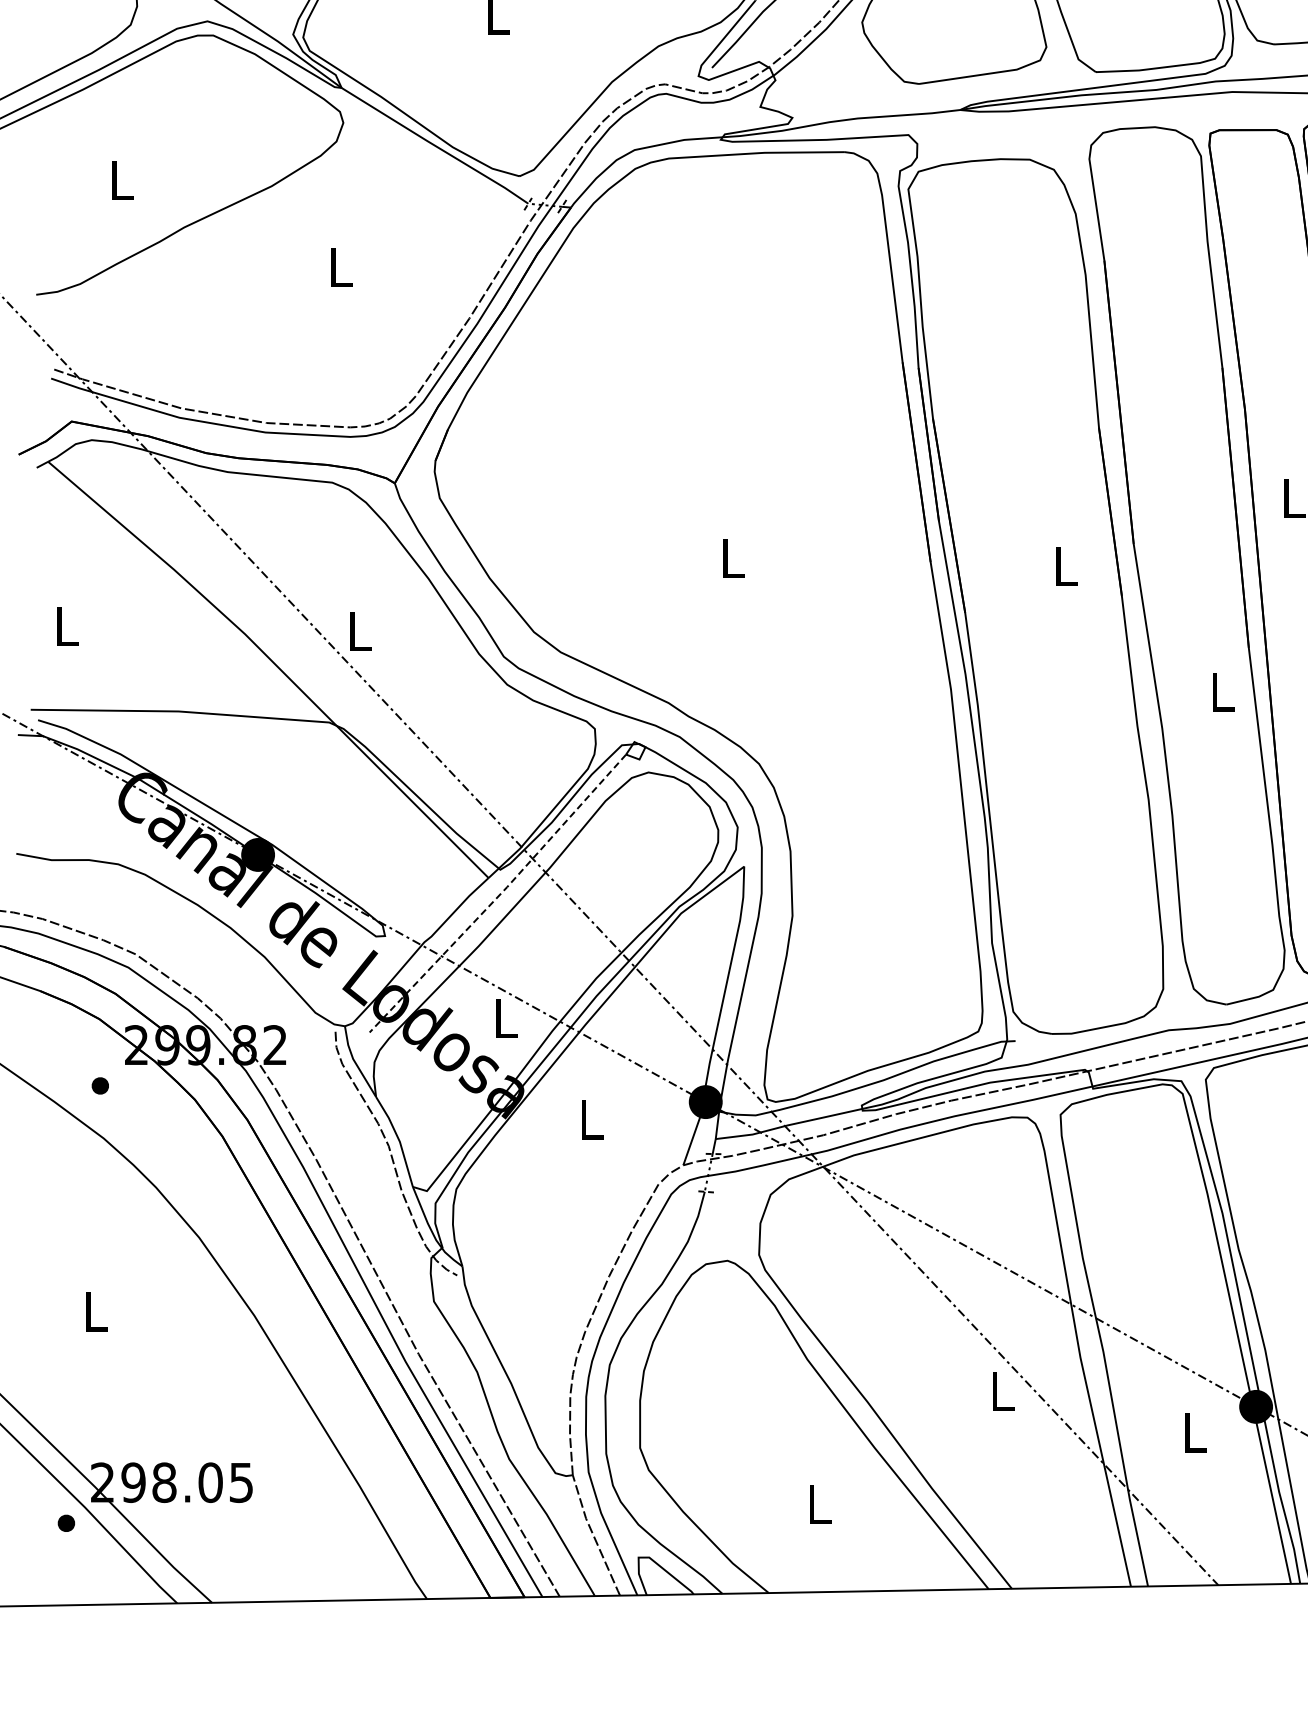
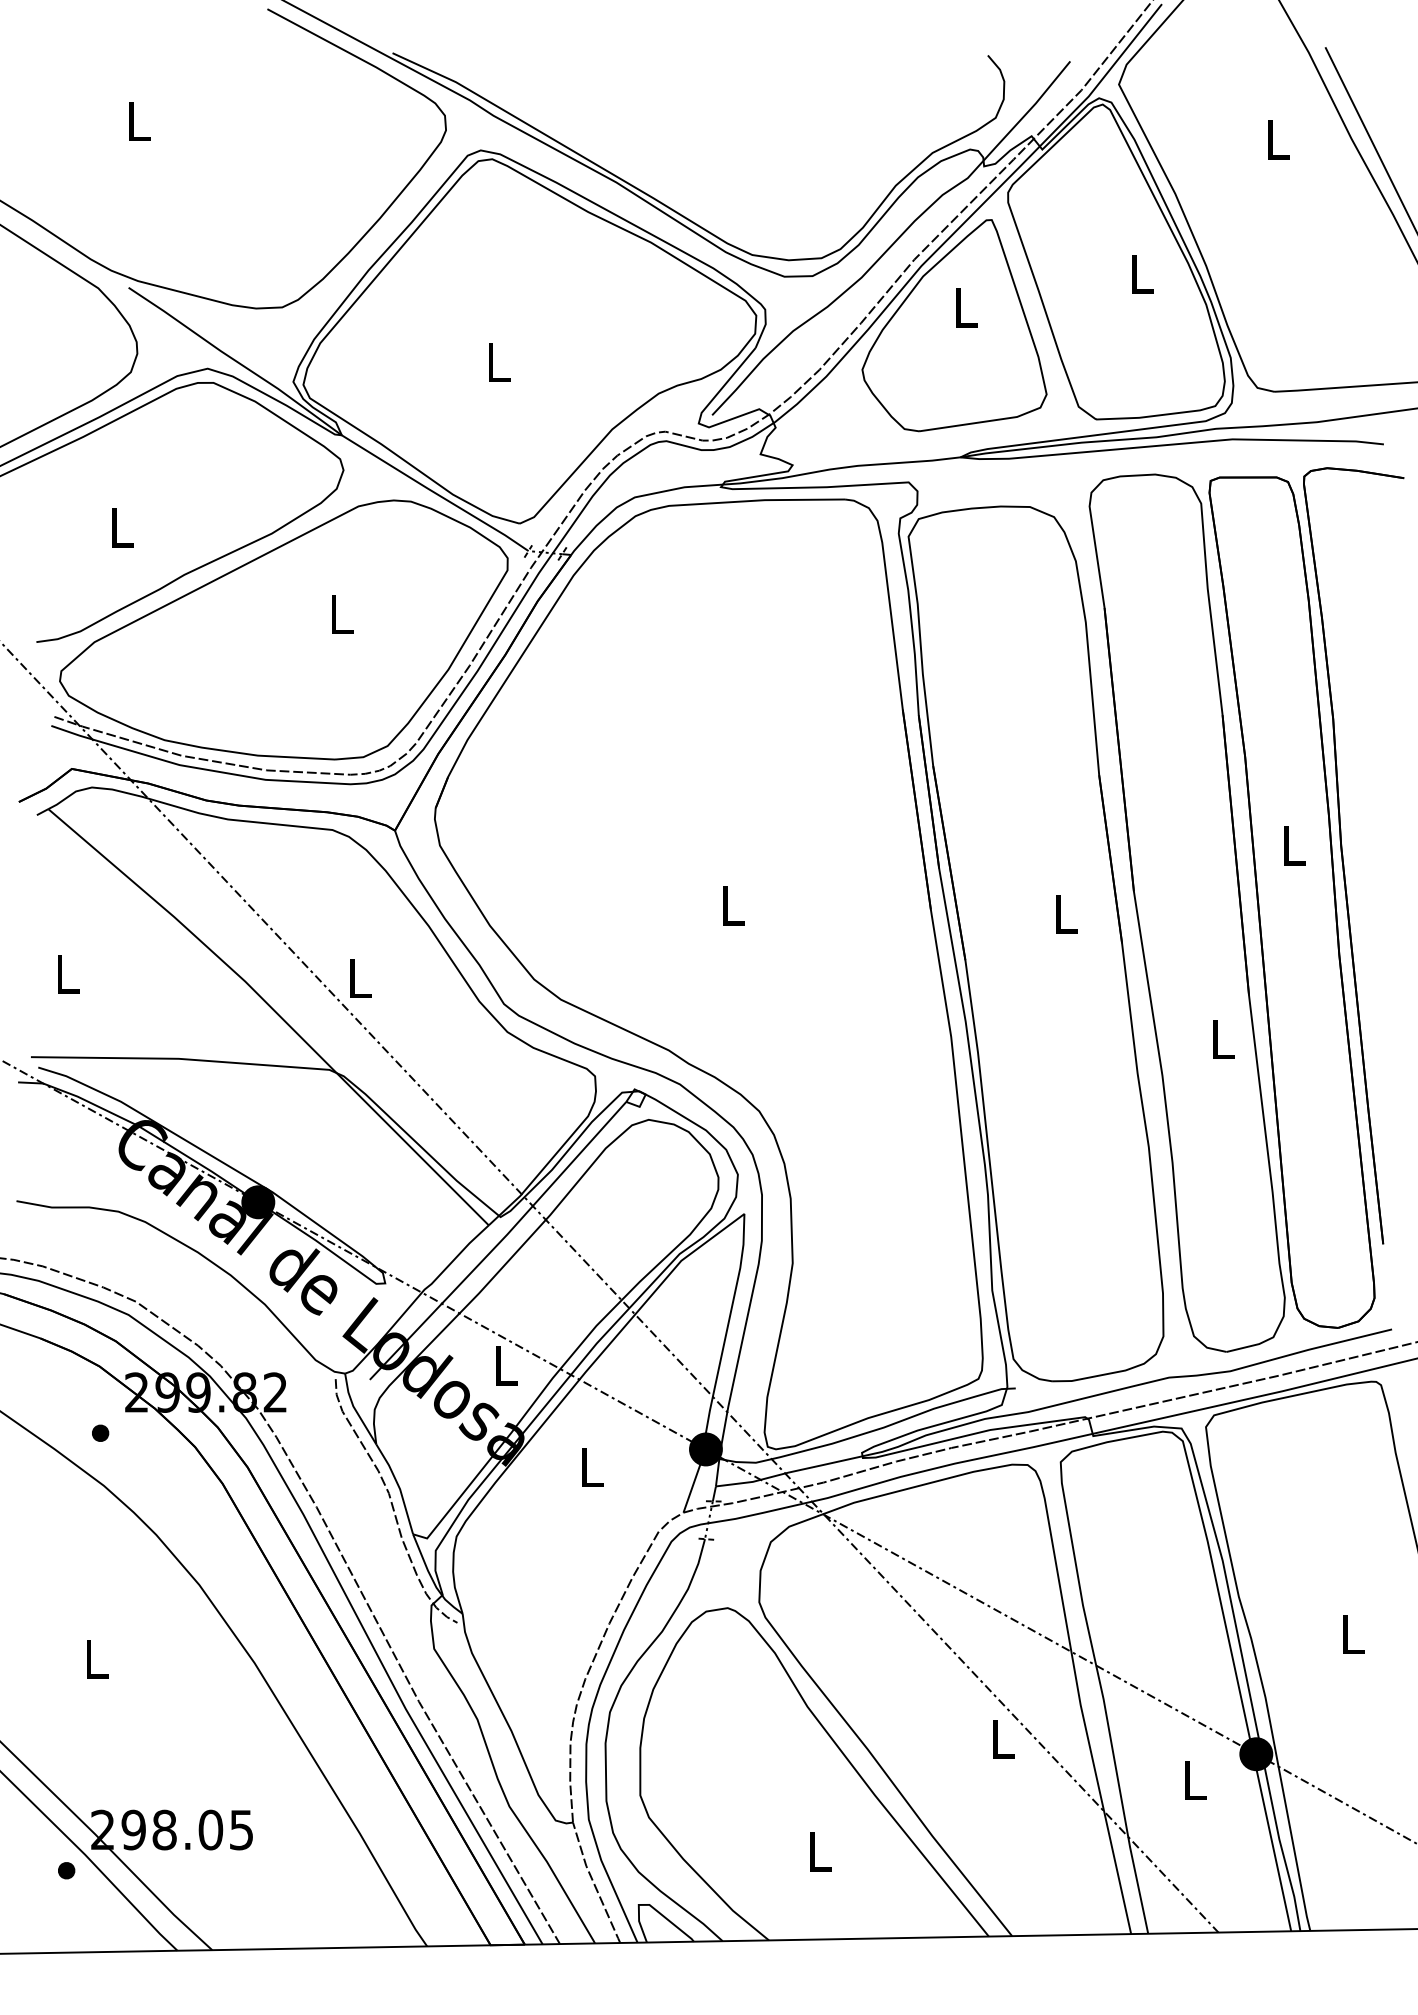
part: (283, 282) -> (283, 629), added
line: (499, 895) -> (499, 1242), dashed -> solid

